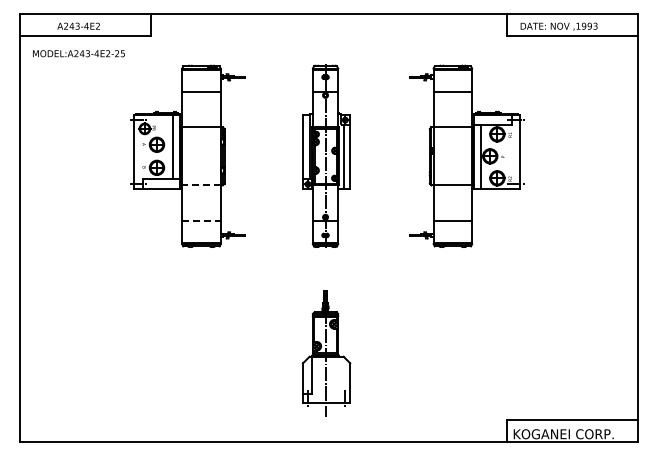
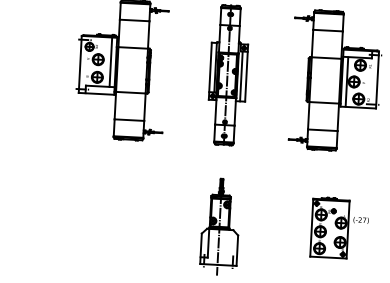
line: (200, 185) -> (130, 92), dashed -> solid
line: (201, 221) -> (129, 120), dashed -> solid
part: (481, 346) -> (339, 227), added

